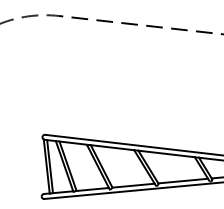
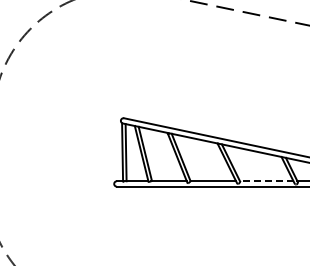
line: (182, 181) -> (266, 181), solid -> dashed

